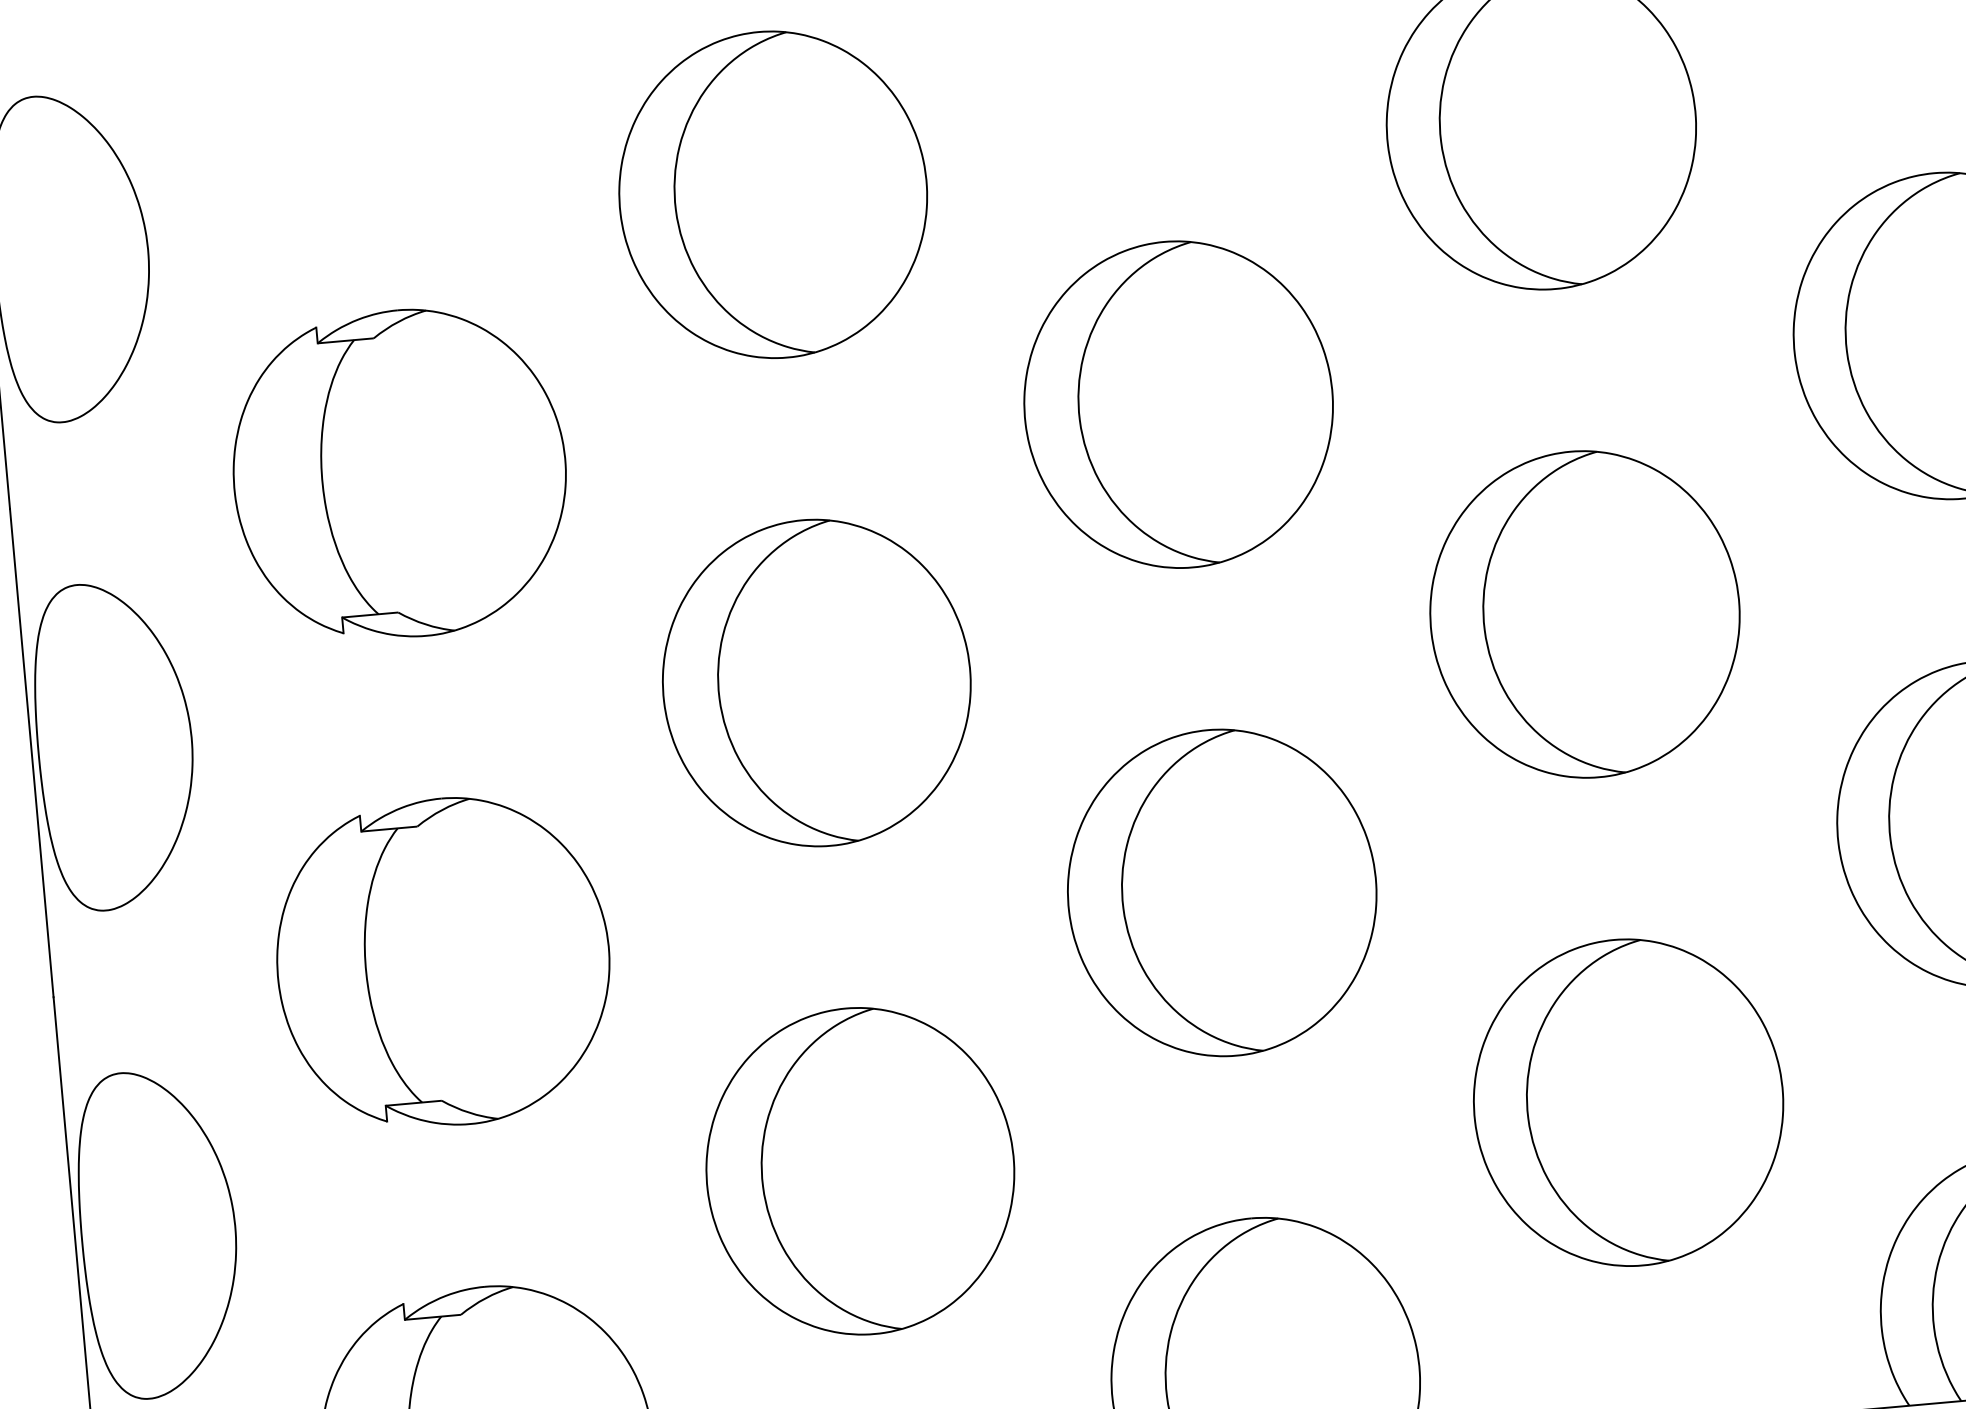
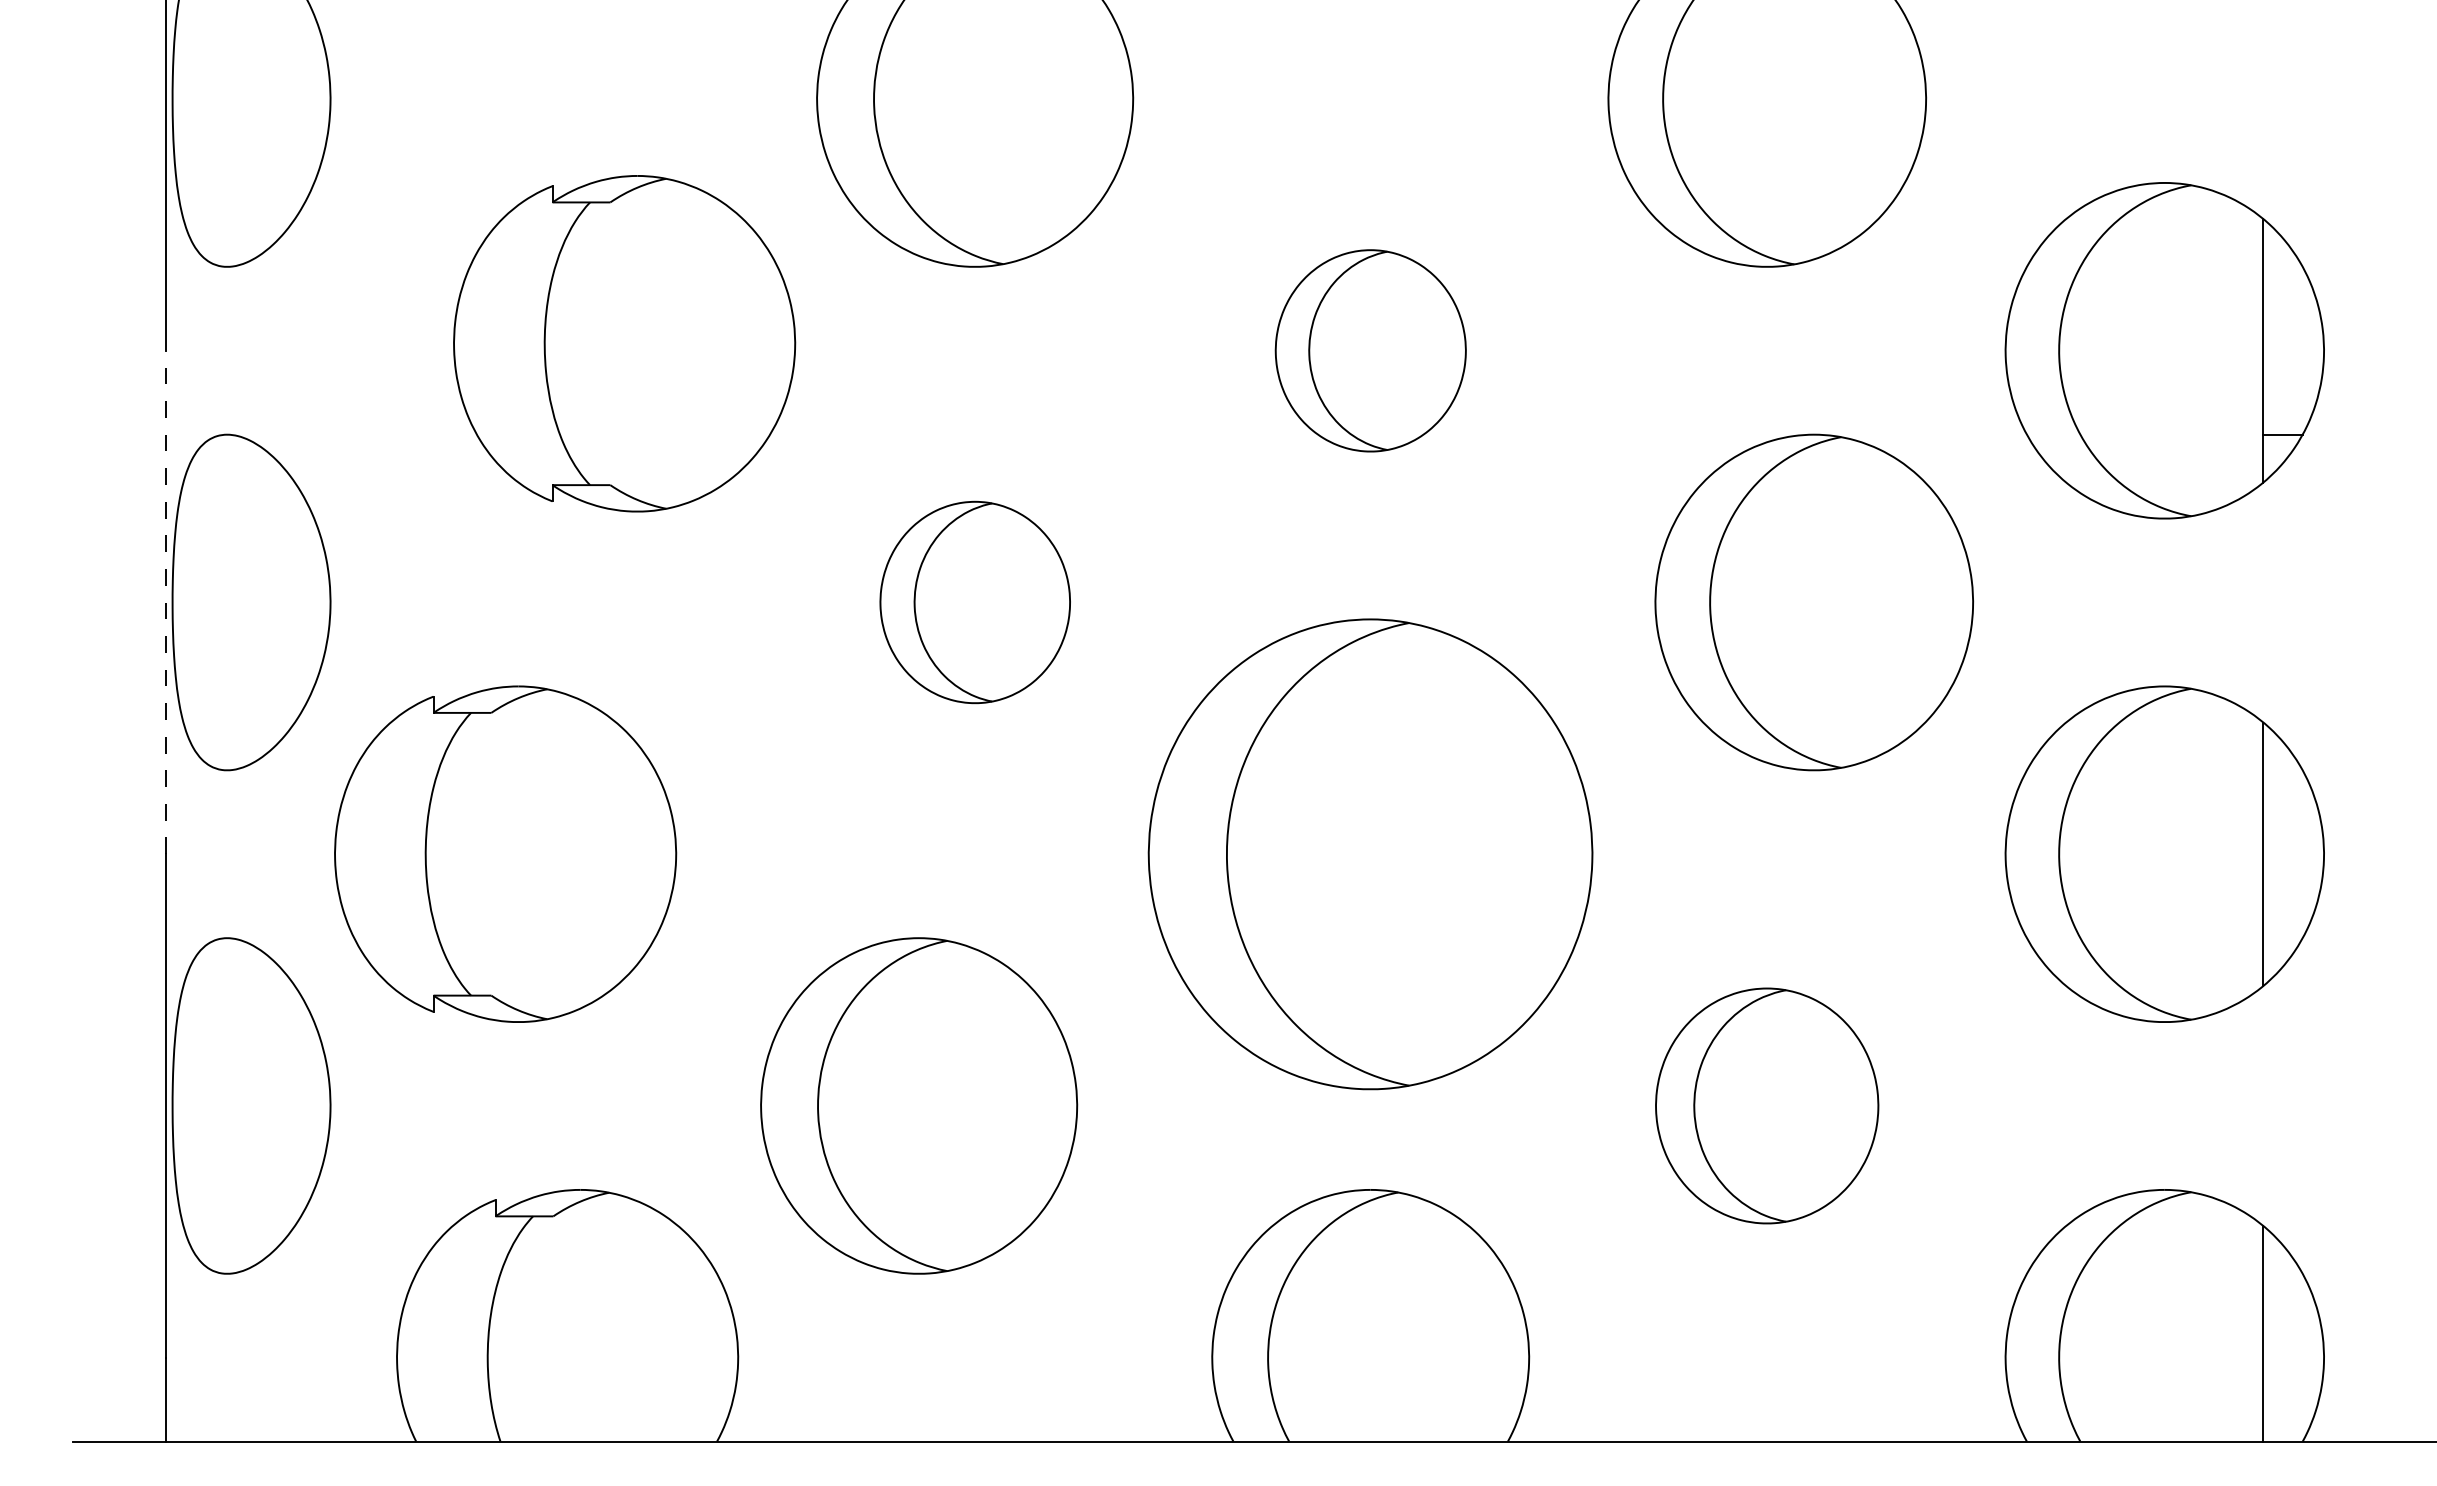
part: (1178, 404) -> (1370, 350), size x0.6
part: (399, 473) -> (624, 343), moved
part: (1584, 614) -> (1813, 602), moved
part: (817, 682) -> (975, 602), size x0.6
line: (31, 753) -> (165, 602), solid -> dashed
part: (1221, 892) -> (1370, 853), size x1.4
part: (443, 961) -> (505, 853), moved
part: (1627, 1102) -> (1766, 1105), size x0.7
part: (860, 1170) -> (919, 1105), moved

